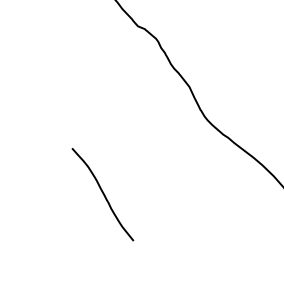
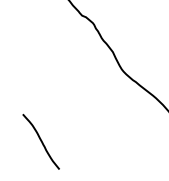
curve: (101, 193) -> (40, 141), moved

